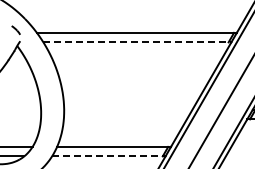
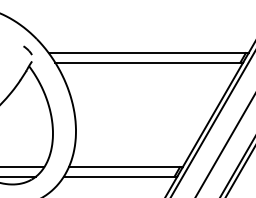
line: (137, 42) -> (149, 62), dashed -> solid
line: (108, 156) -> (120, 176), dashed -> solid

